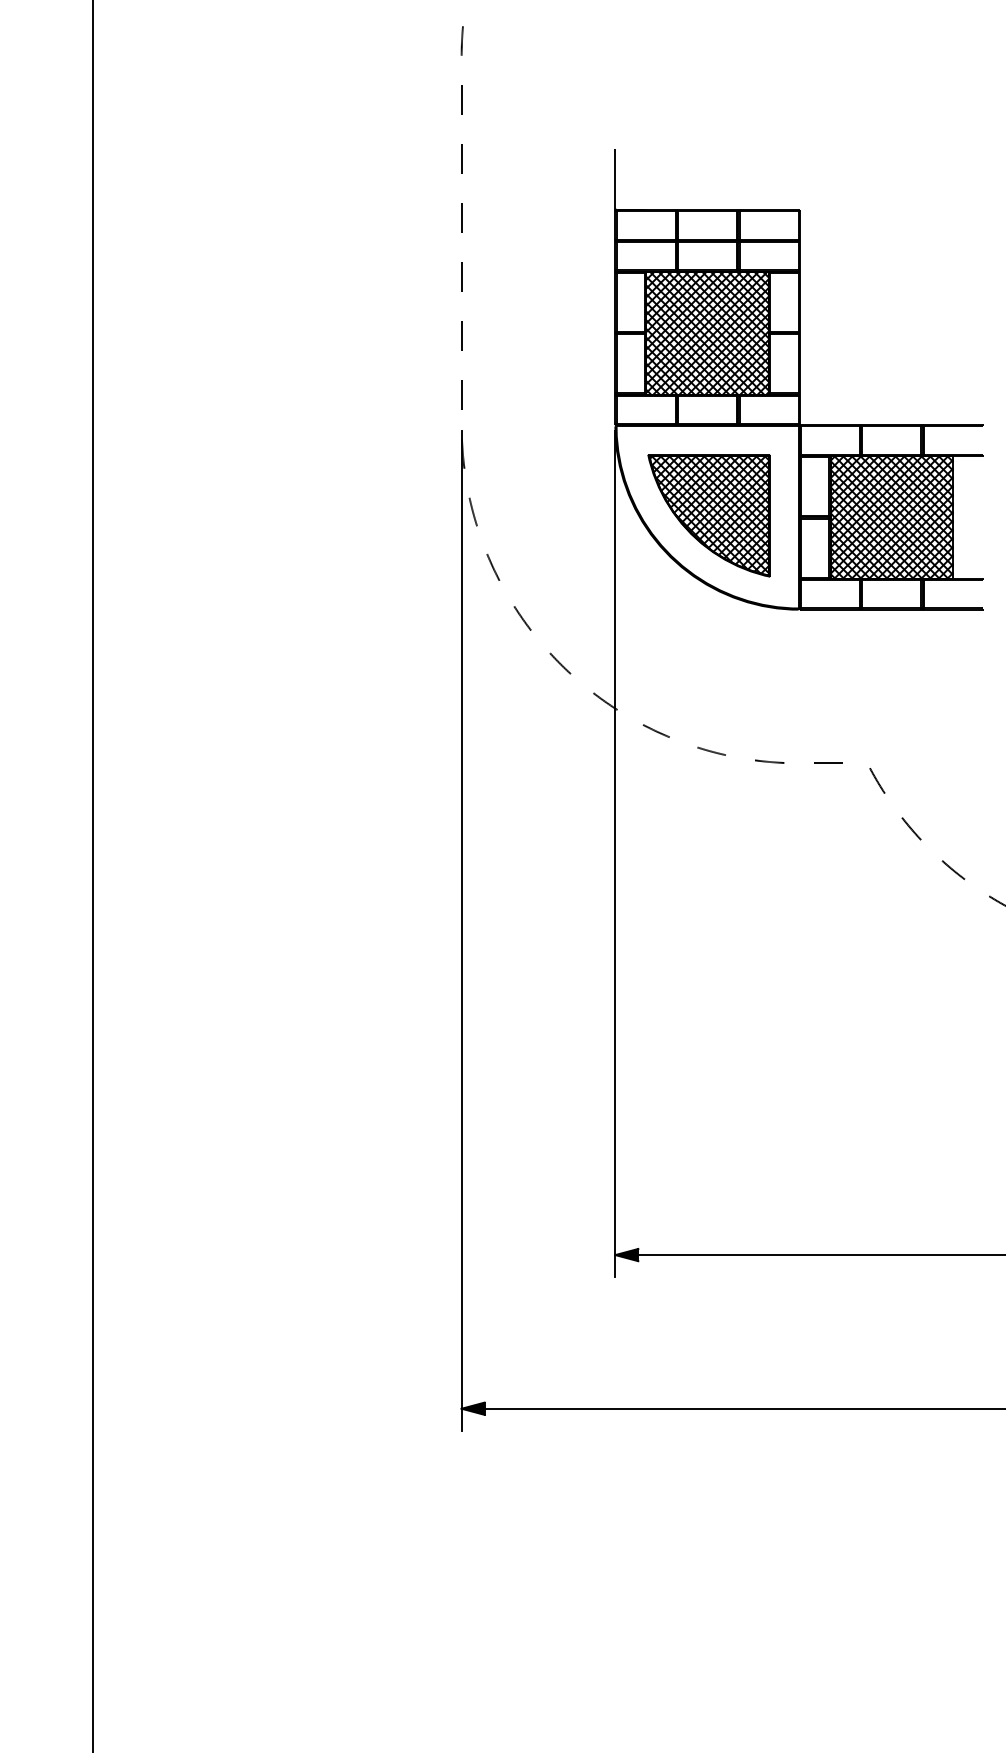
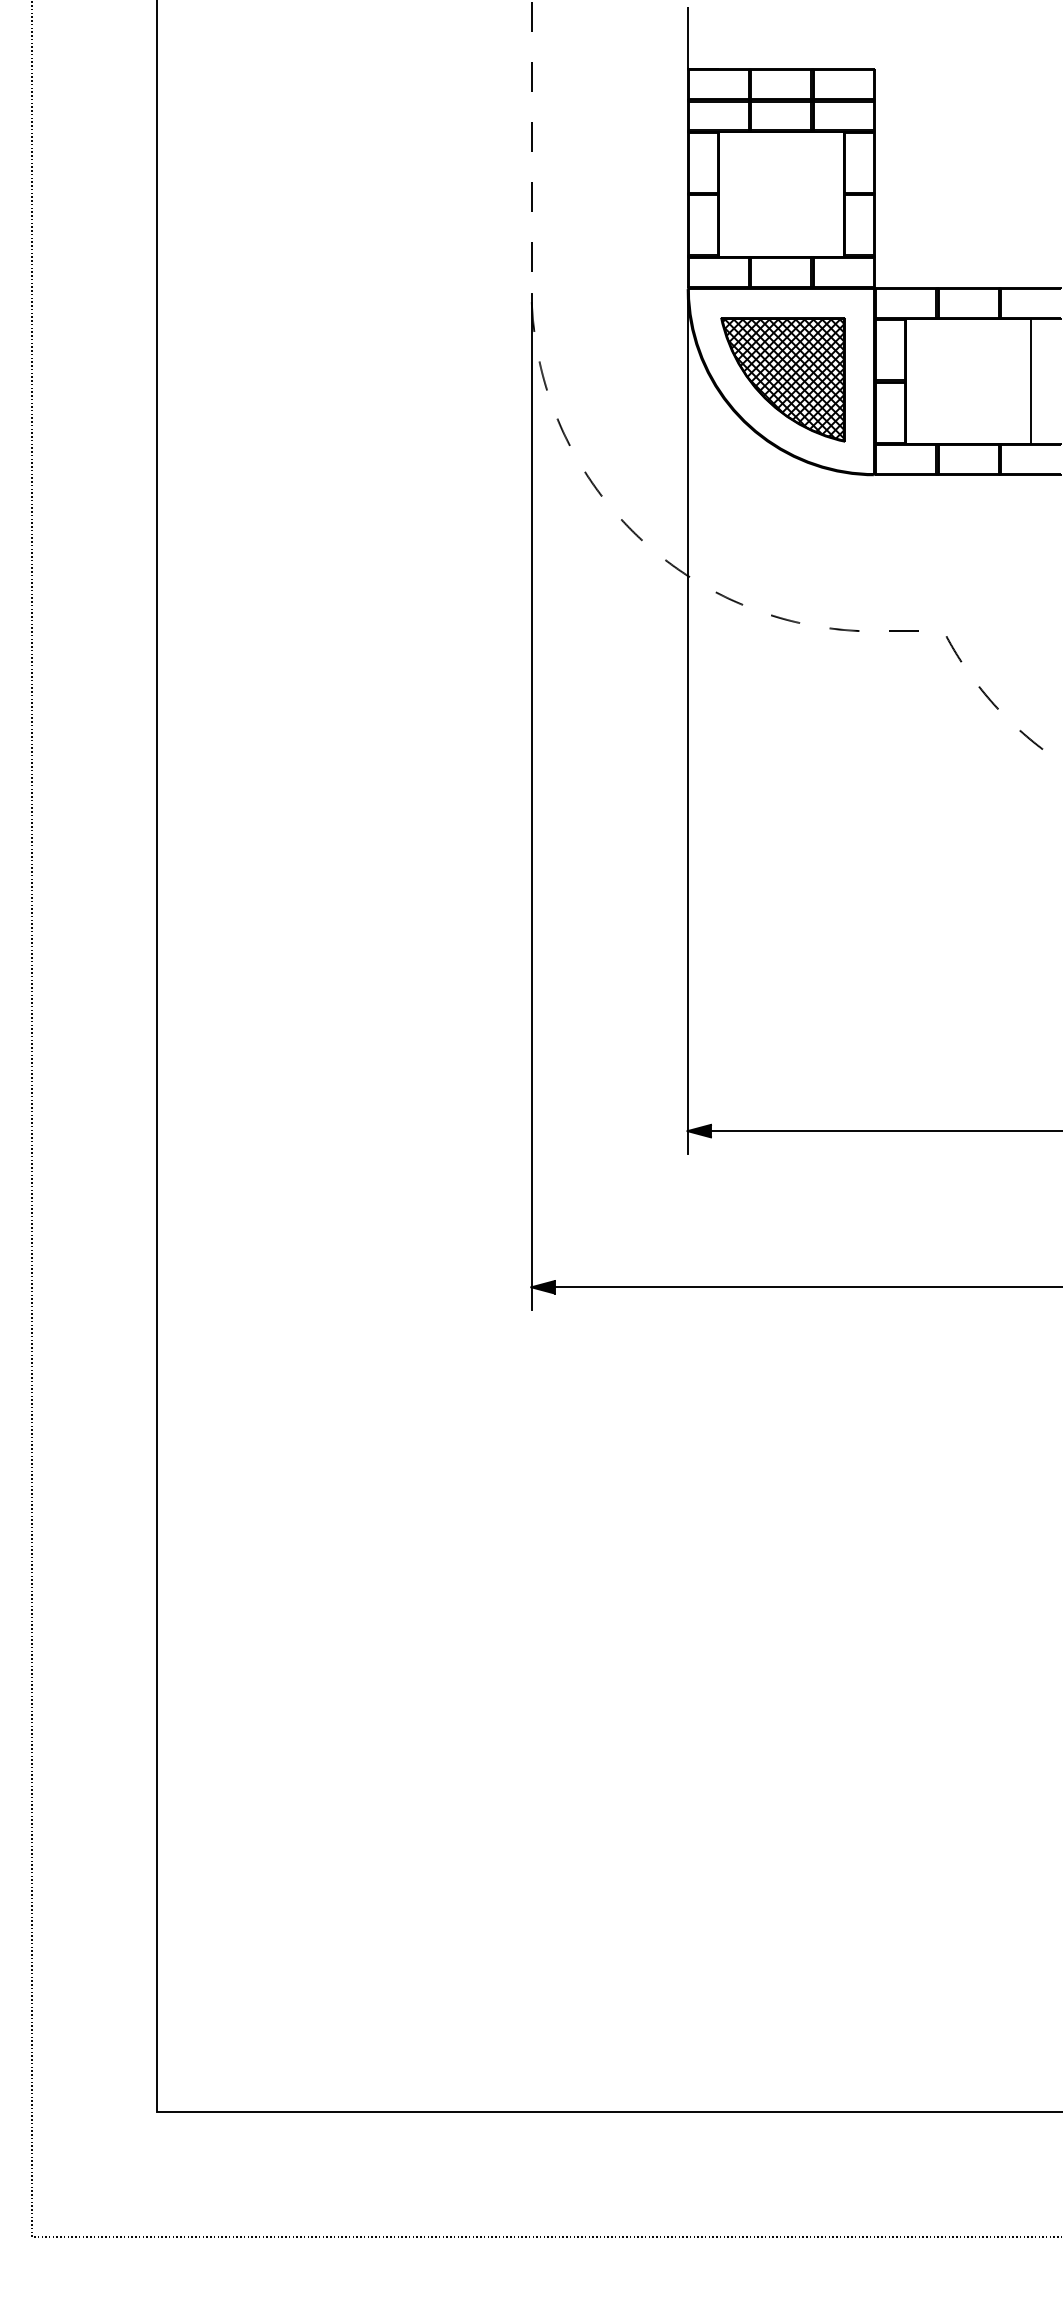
hatch: (706, 332) -> (780, 193), removed
hatch: (891, 517) -> (968, 381), removed

